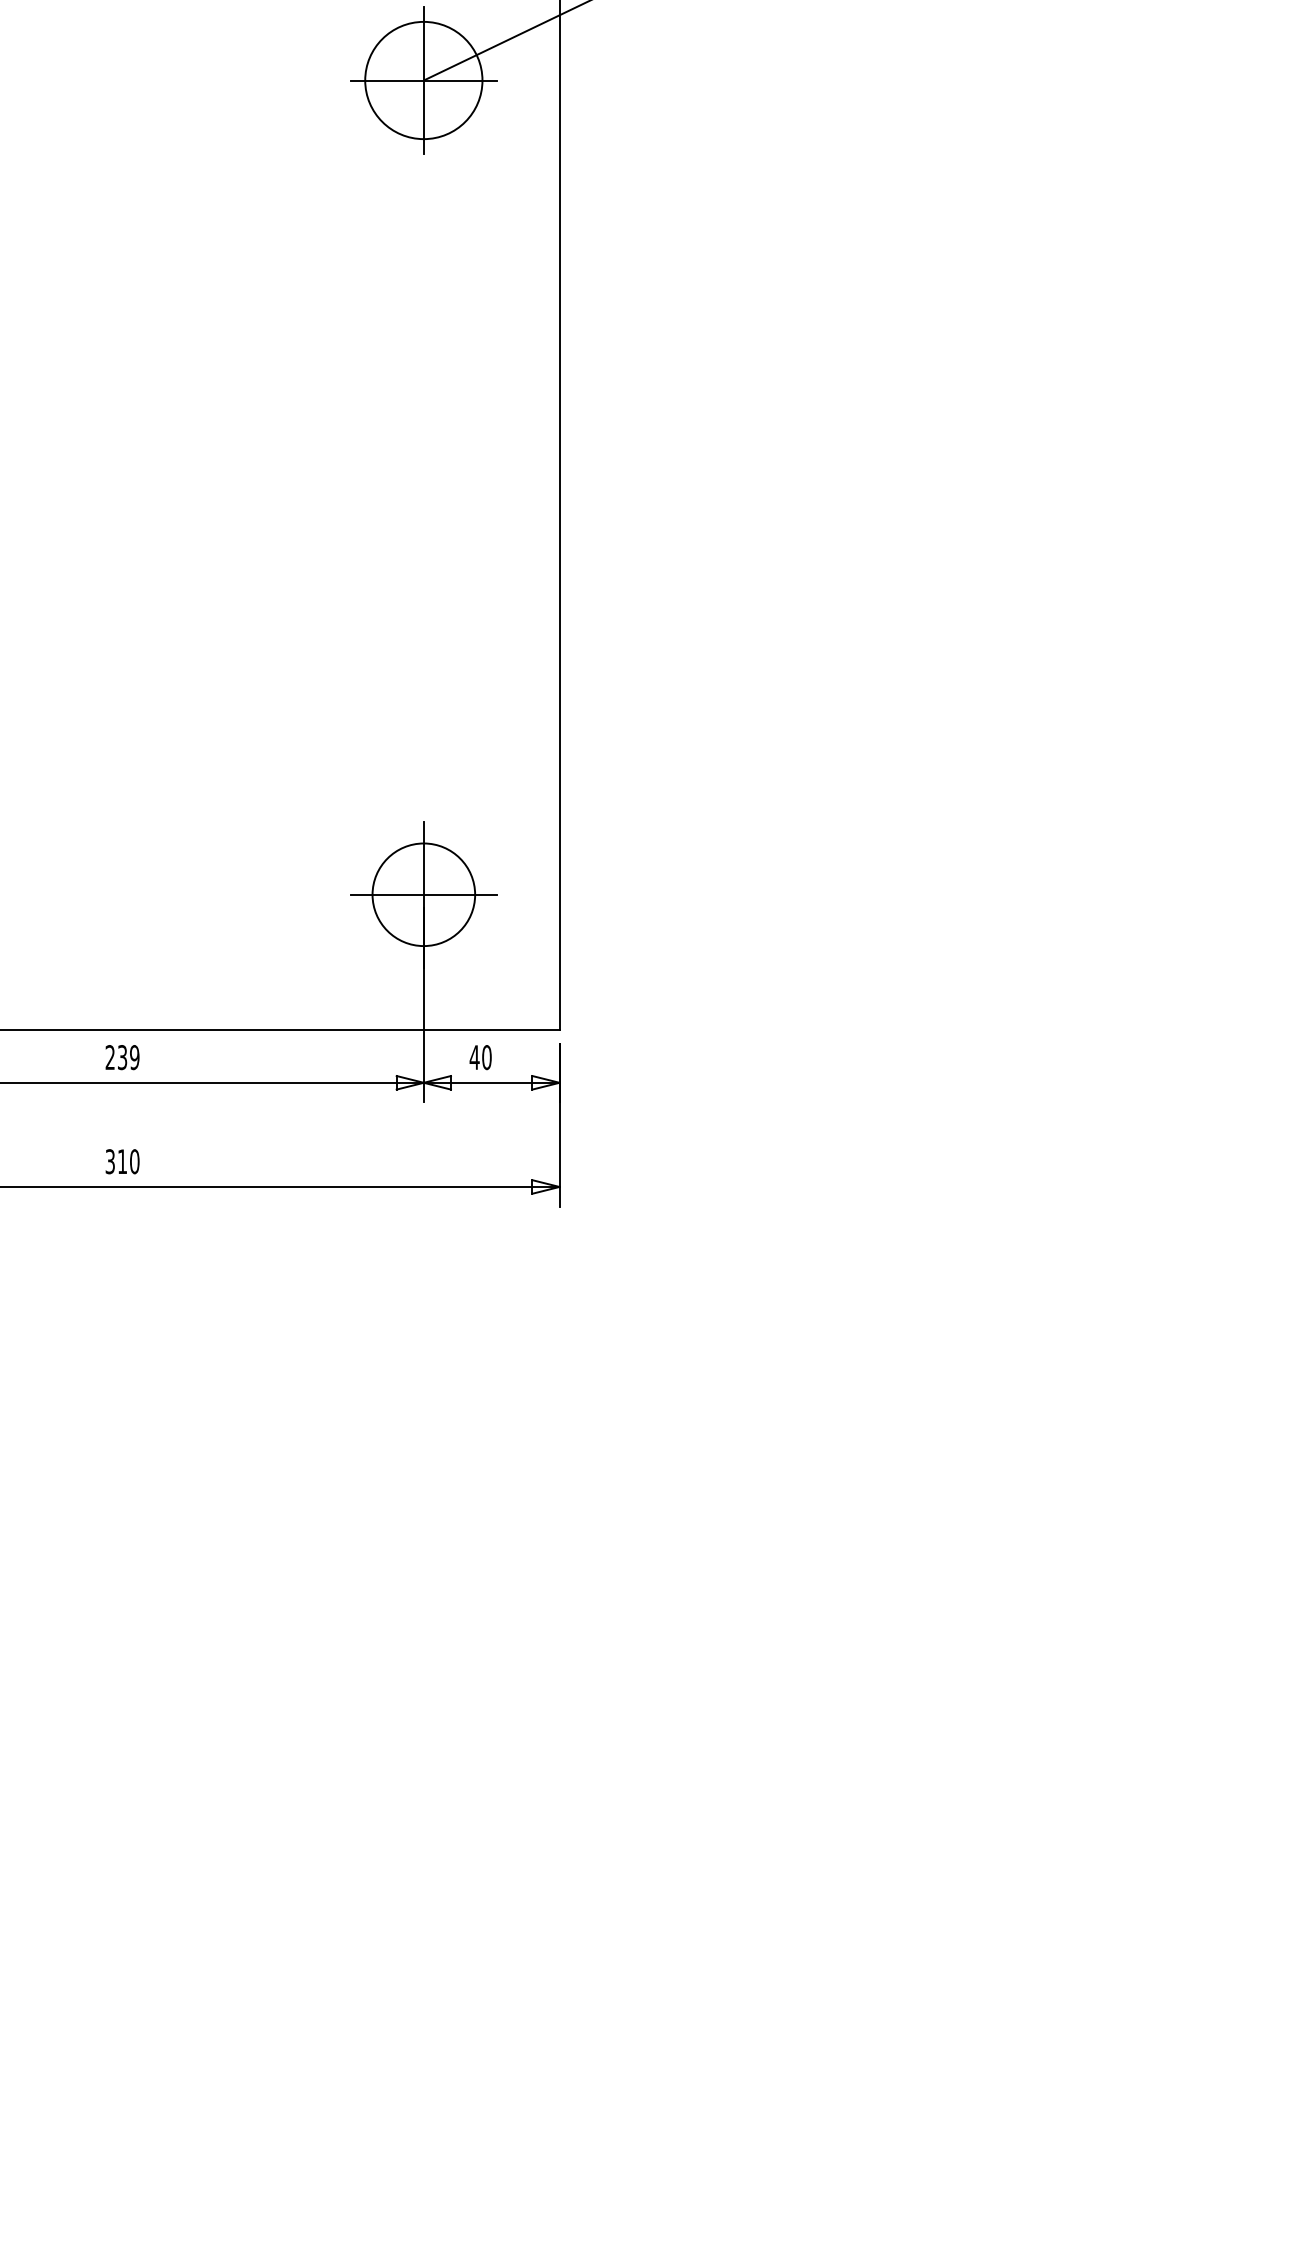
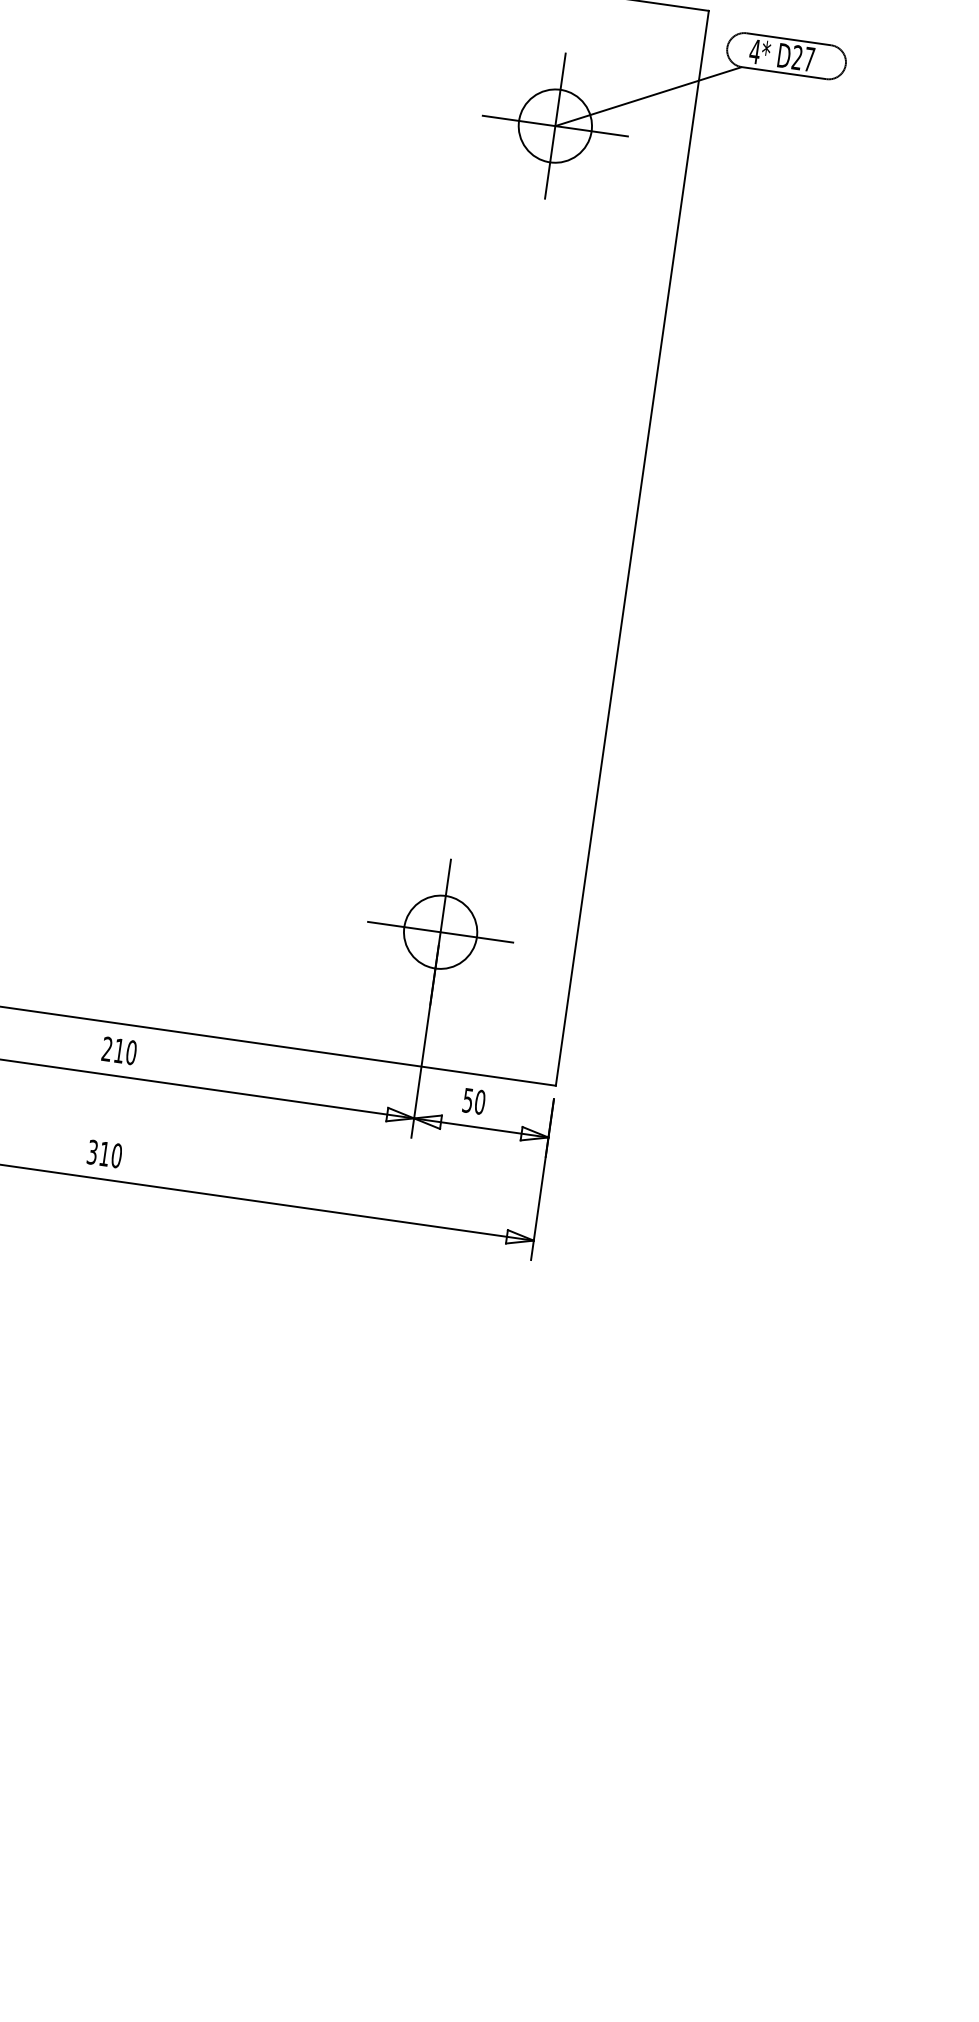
circle: (423, 80) -> (555, 126), size x0.62
circle: (423, 894) -> (440, 931), size x0.71
text: (128, 1057) -> (125, 1051), 239 -> 210
text: (474, 1057) -> (467, 1100), 40 -> 50

